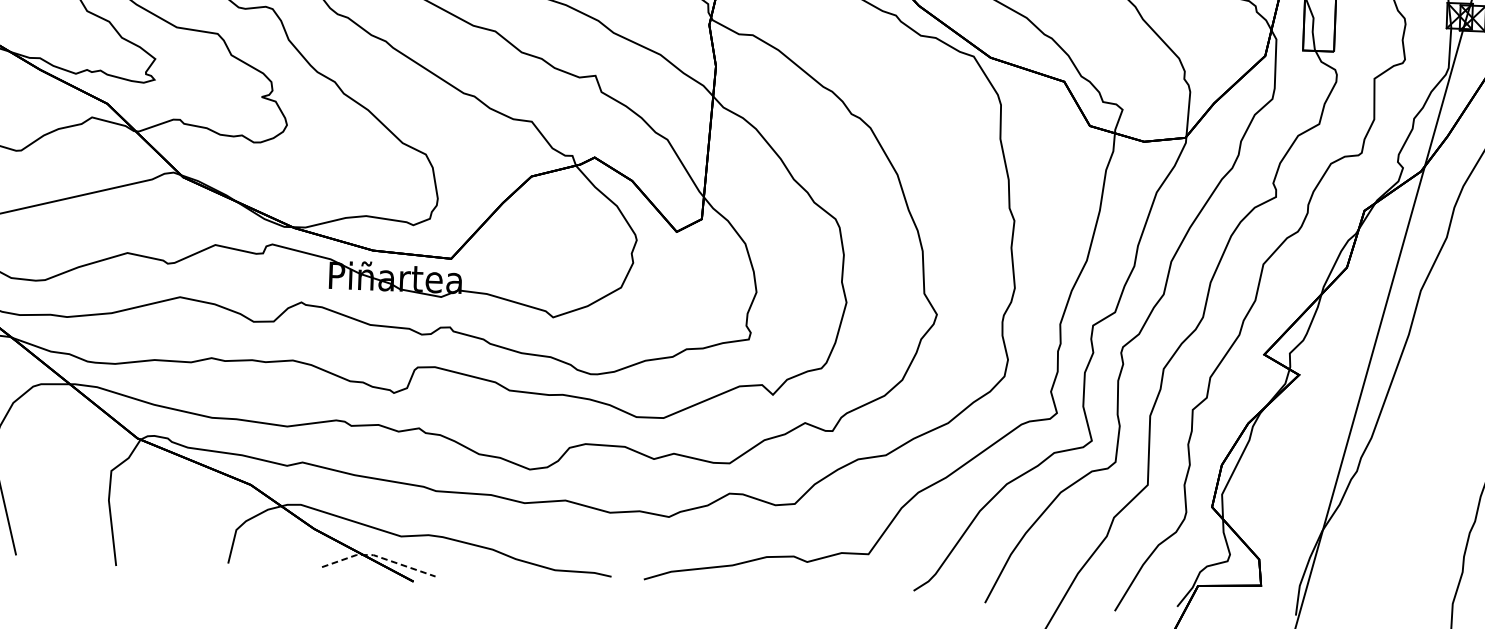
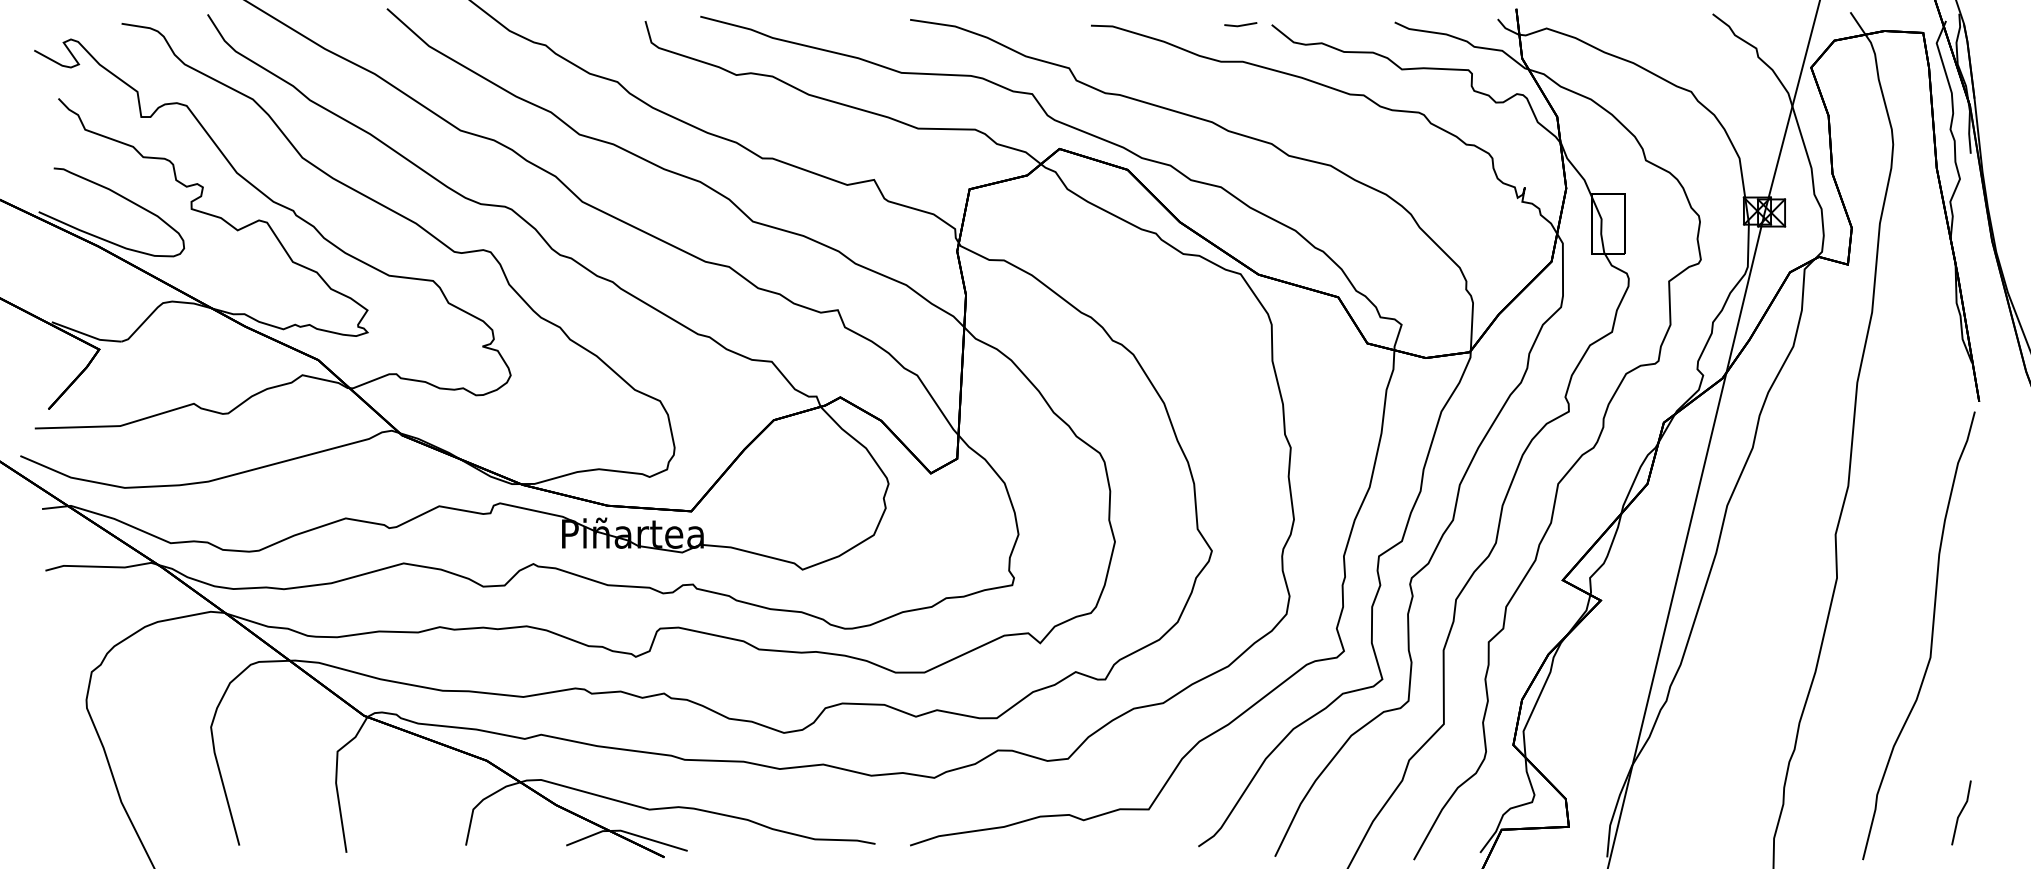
line: (377, 557) -> (625, 832), dashed -> solid

